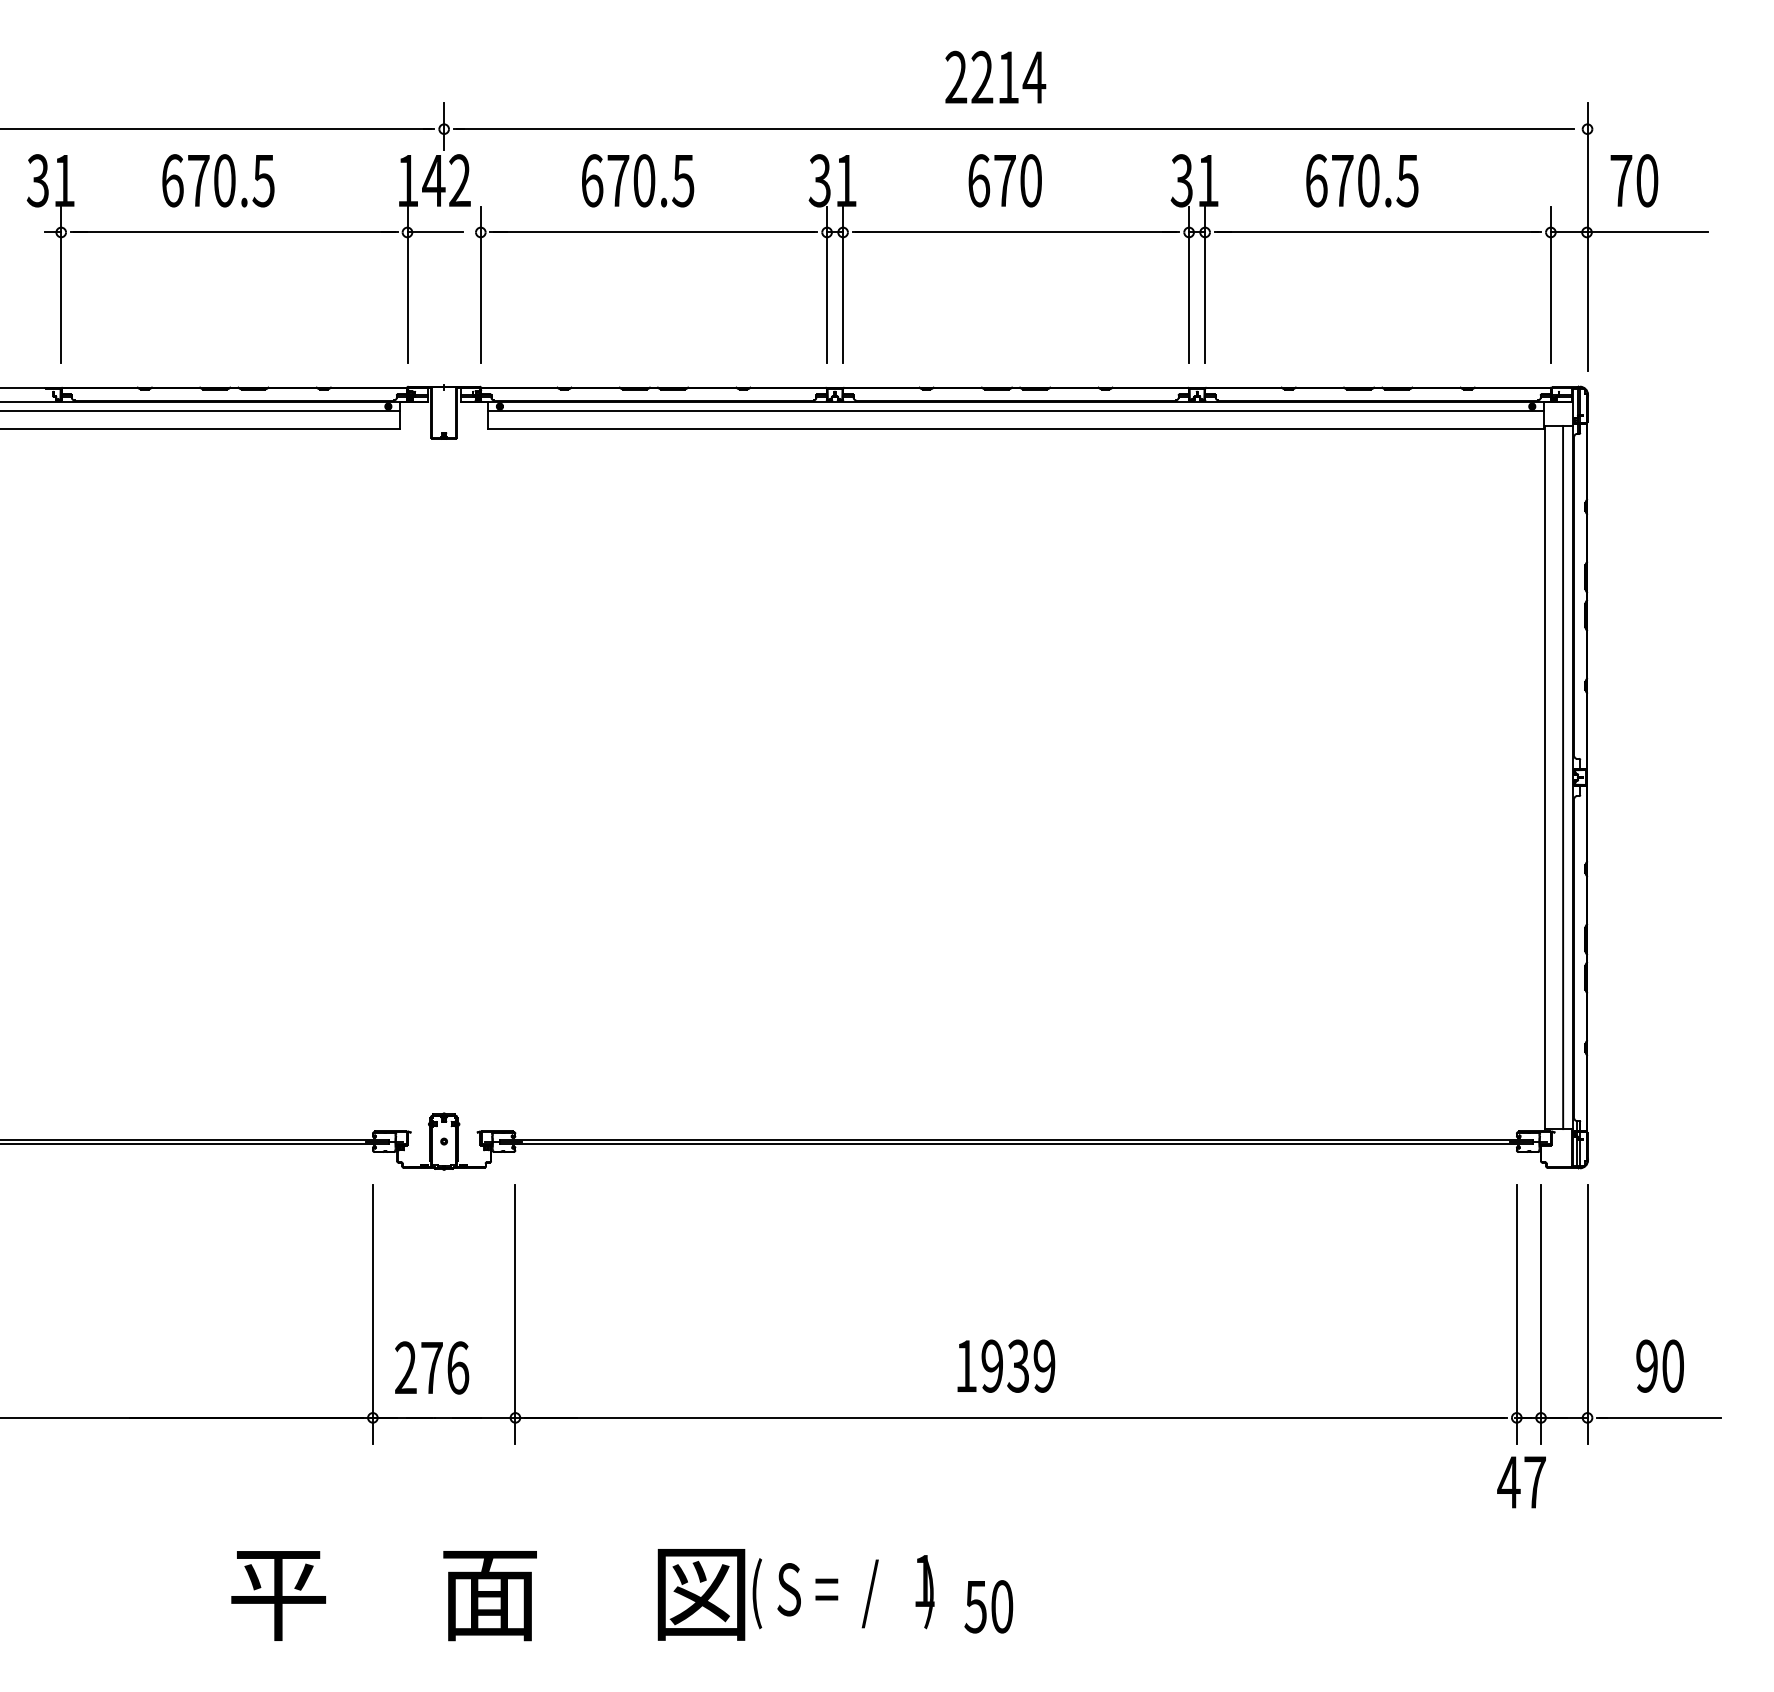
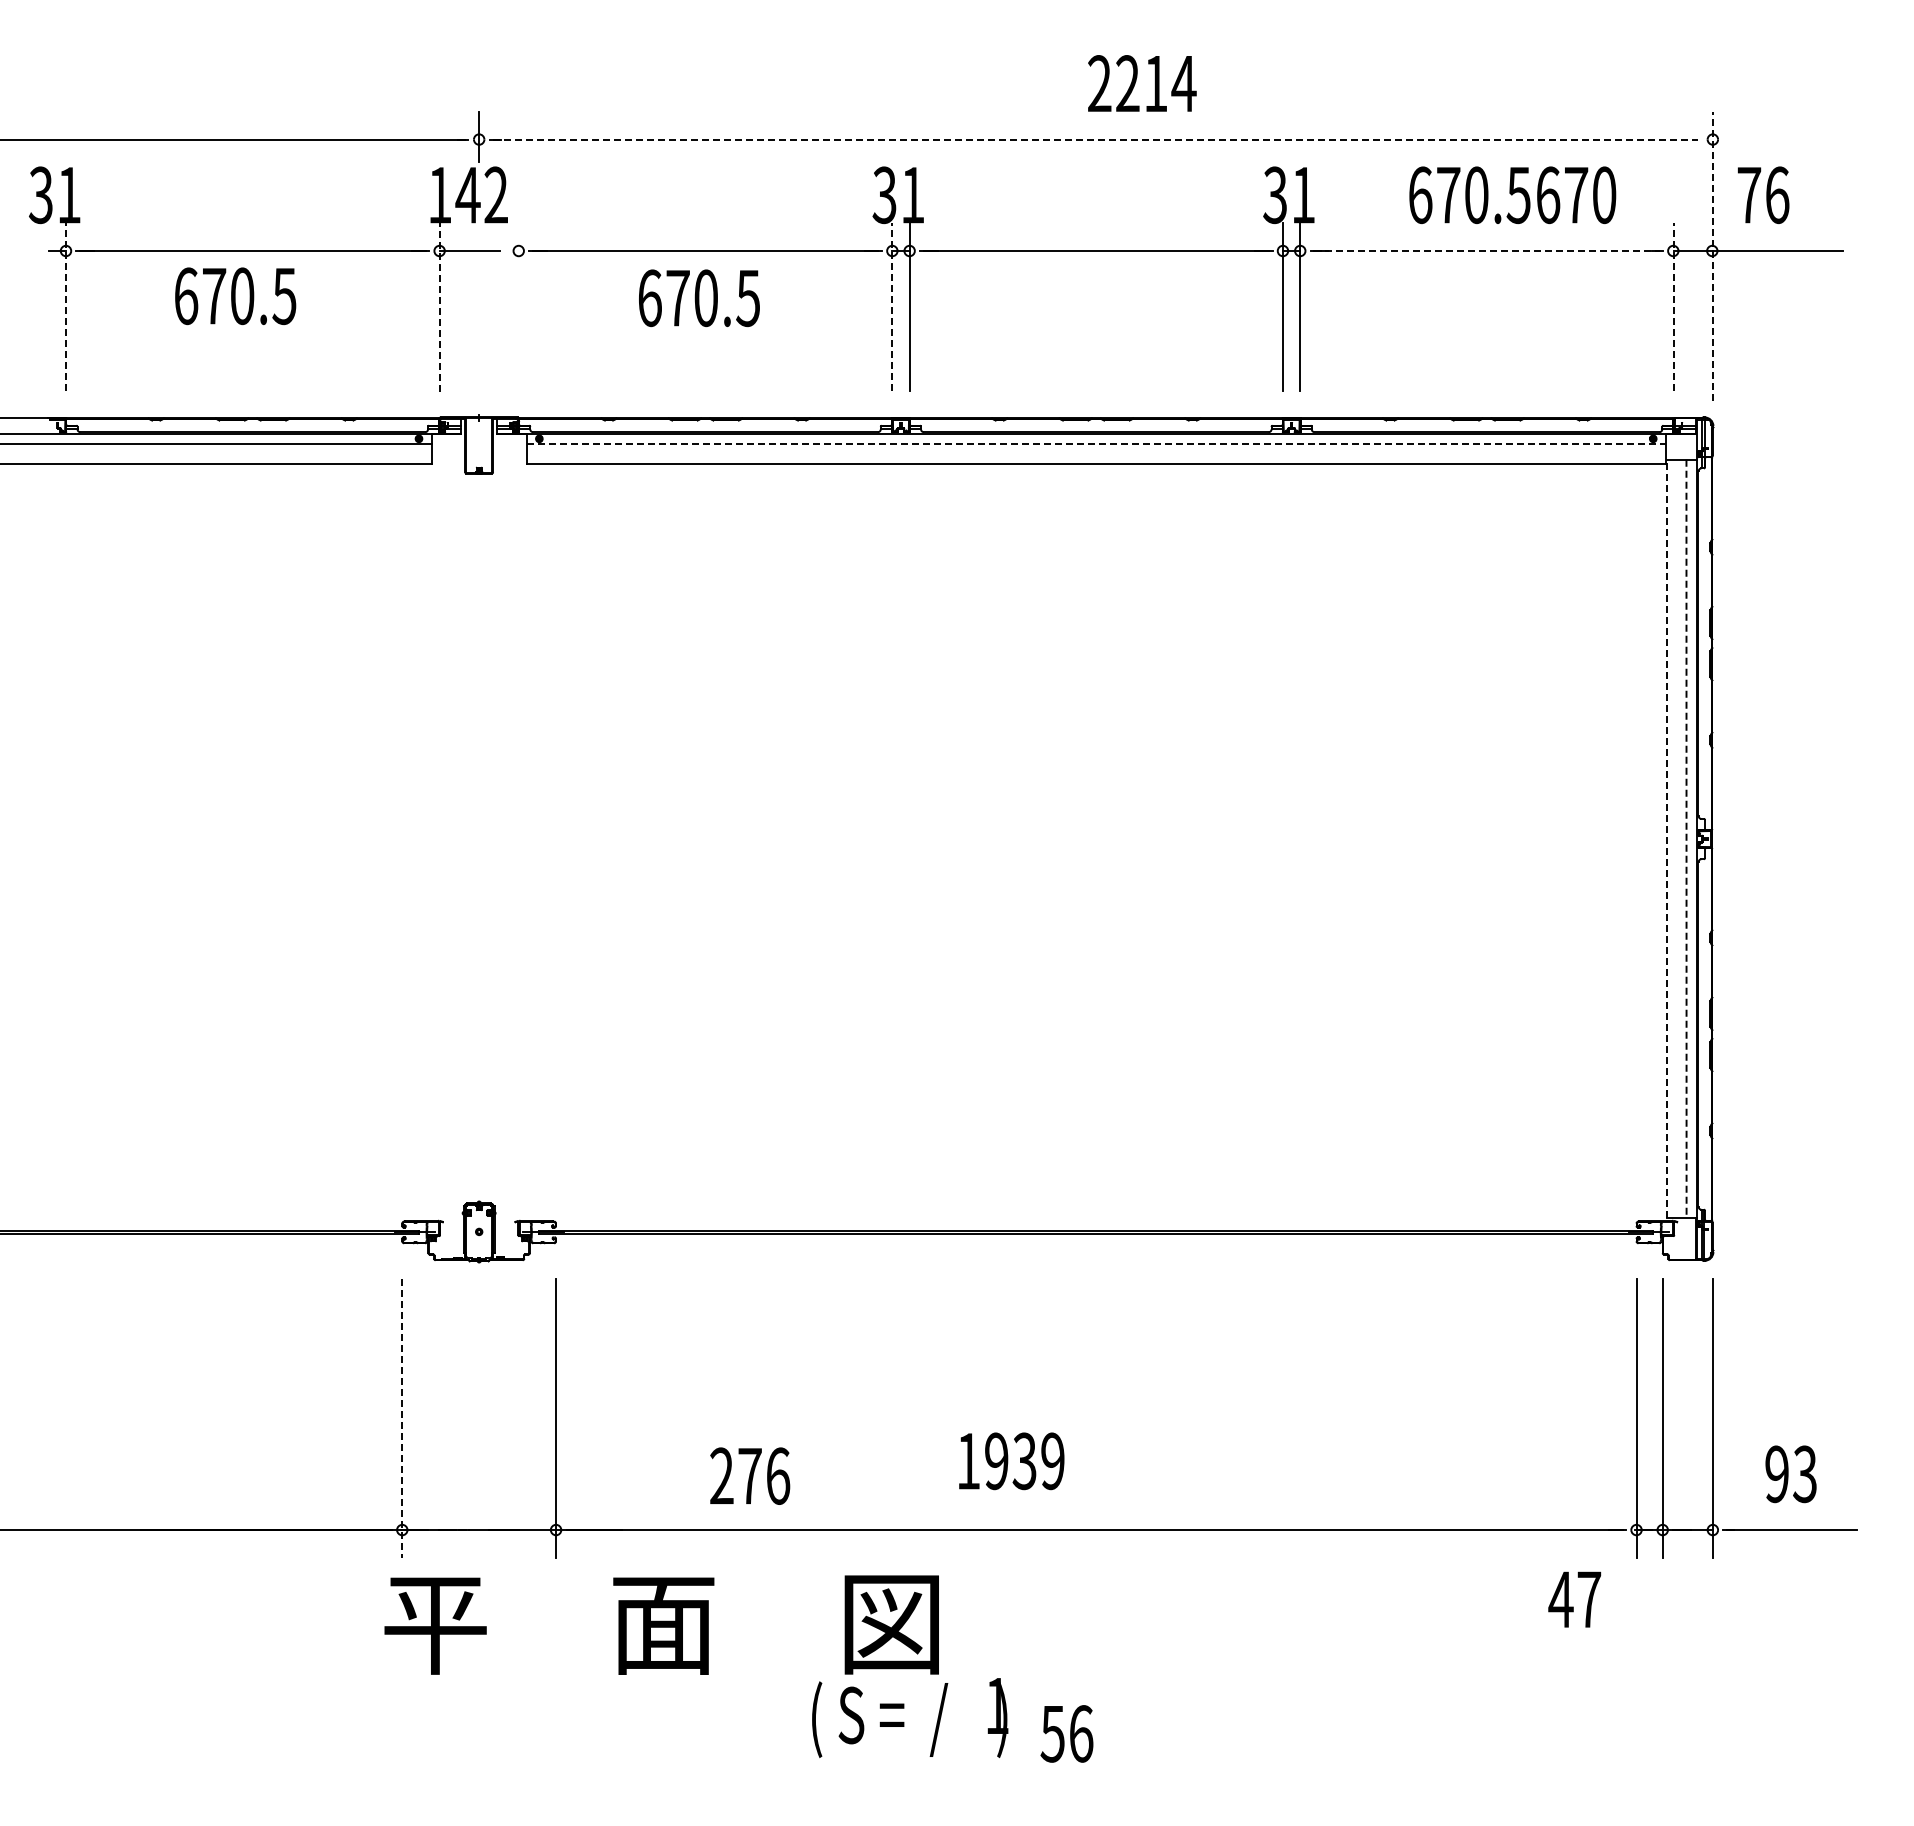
text: (995, 77) -> (1142, 83), moved
line: (1015, 129) -> (1095, 139), solid -> dashed
text: (218, 181) -> (235, 296), moved
text: (638, 181) -> (699, 298), moved
text: (1005, 181) -> (1576, 195), moved
text: (1647, 181) -> (1777, 195), 70 -> 76
line: (1378, 232) -> (1487, 251), solid -> dashed
line: (1587, 237) -> (1712, 256), solid -> dashed
line: (61, 283) -> (66, 306), solid -> dashed
line: (407, 283) -> (439, 306), solid -> dashed
line: (827, 283) -> (892, 306), solid -> dashed
line: (1551, 283) -> (1673, 306), solid -> dashed
line: (480, 284) -> (518, 307), removed
line: (1016, 411) -> (1096, 444), solid -> dashed
line: (1545, 776) -> (1667, 838), solid -> dashed
line: (1563, 777) -> (1686, 839), solid -> dashed
line: (373, 1315) -> (402, 1419), solid -> dashed
text: (1006, 1366) -> (1011, 1461), moved
text: (1672, 1366) -> (1804, 1474), 90 -> 93
text: (432, 1367) -> (750, 1475), moved
text: (1521, 1482) -> (1574, 1599), moved
text: (488, 1594) -> (661, 1624), moved
text: (1002, 1606) -> (1081, 1733), 50 -> 56

